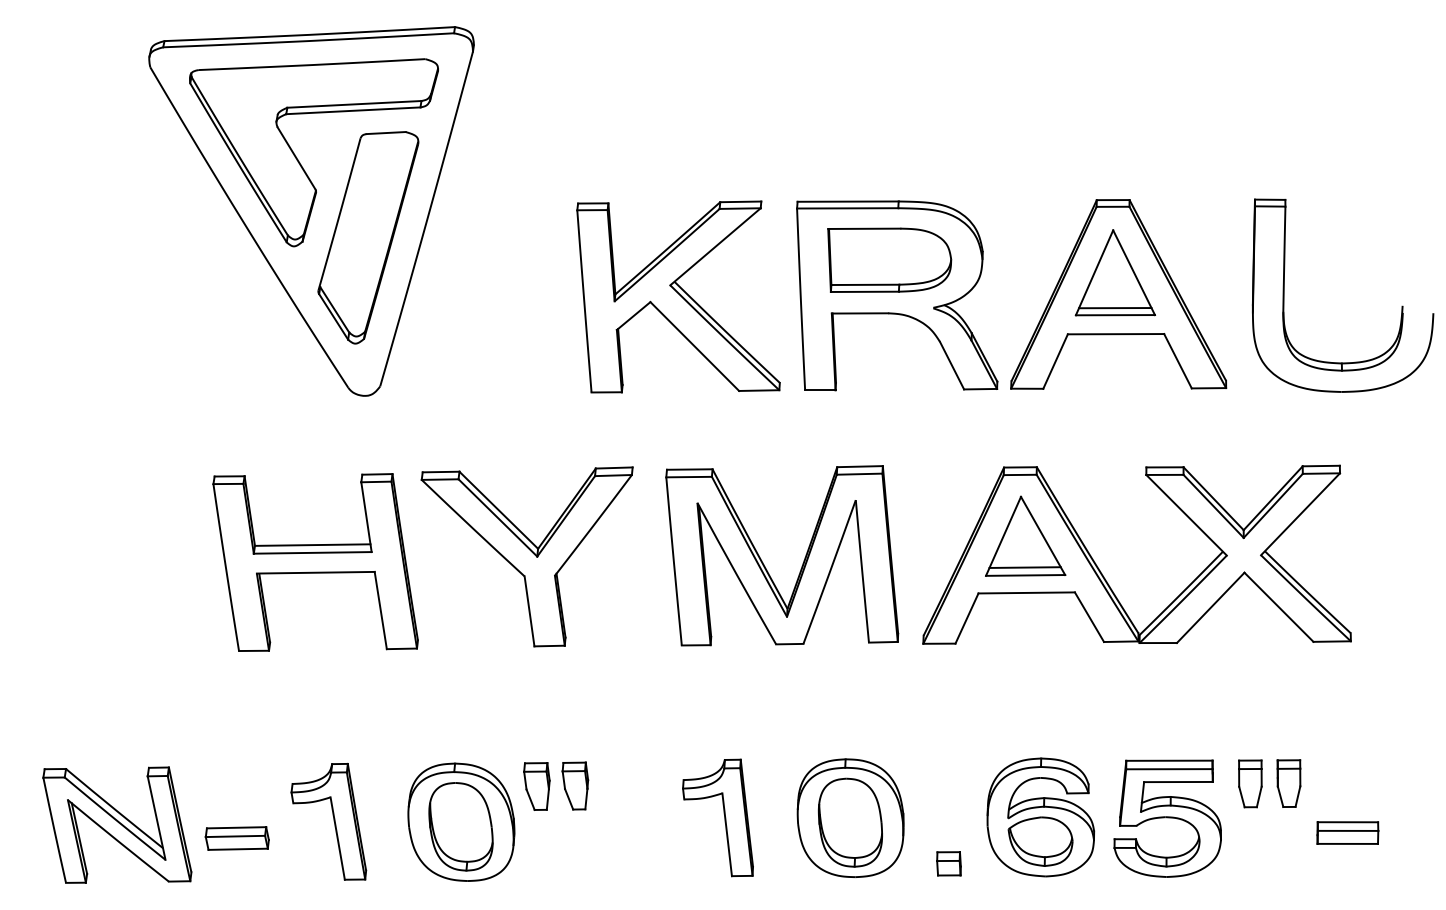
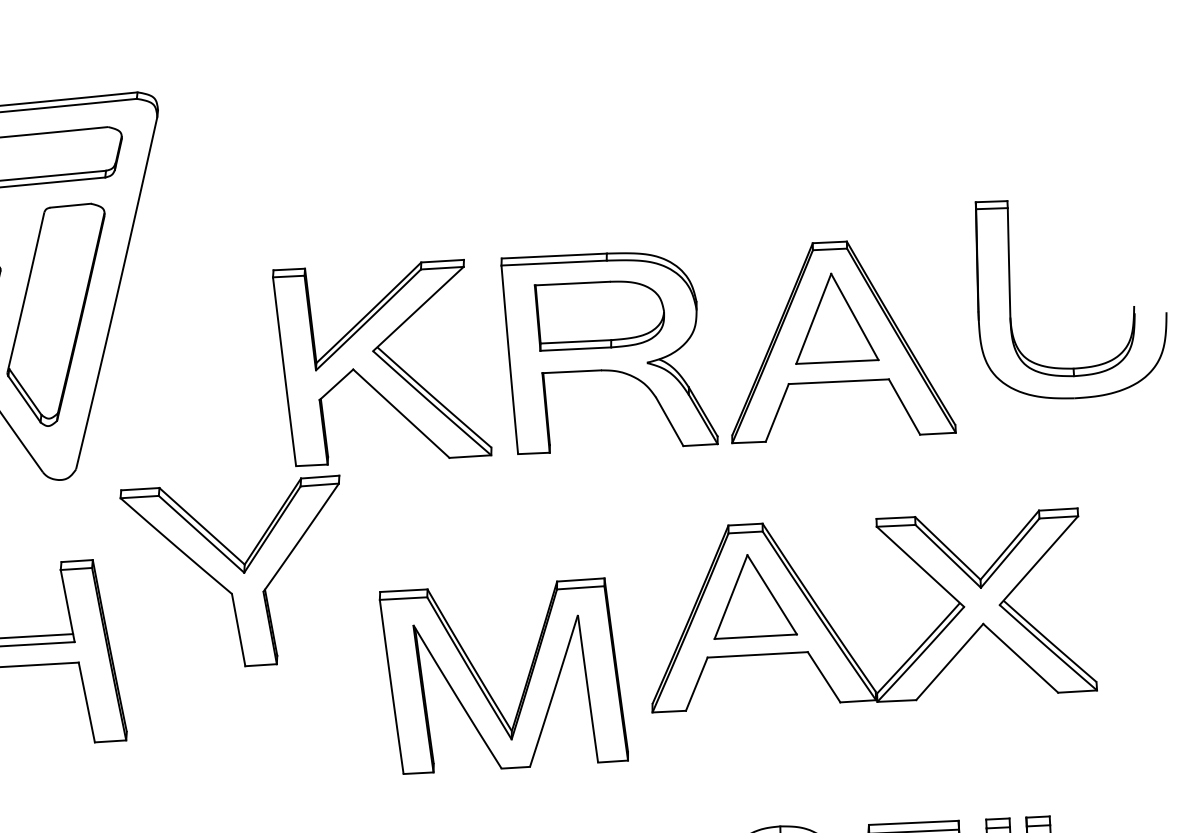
part: (1284, 295) -> (1010, 300), moved
line: (1115, 308) -> (837, 355), removed
part: (526, 556) -> (233, 573), moved
part: (764, 564) -> (485, 686), moved
line: (1024, 567) -> (754, 628), removed

